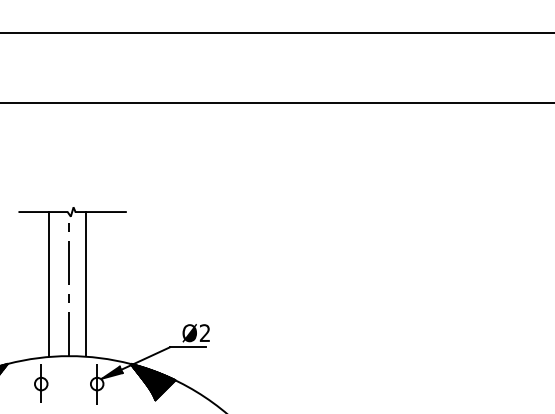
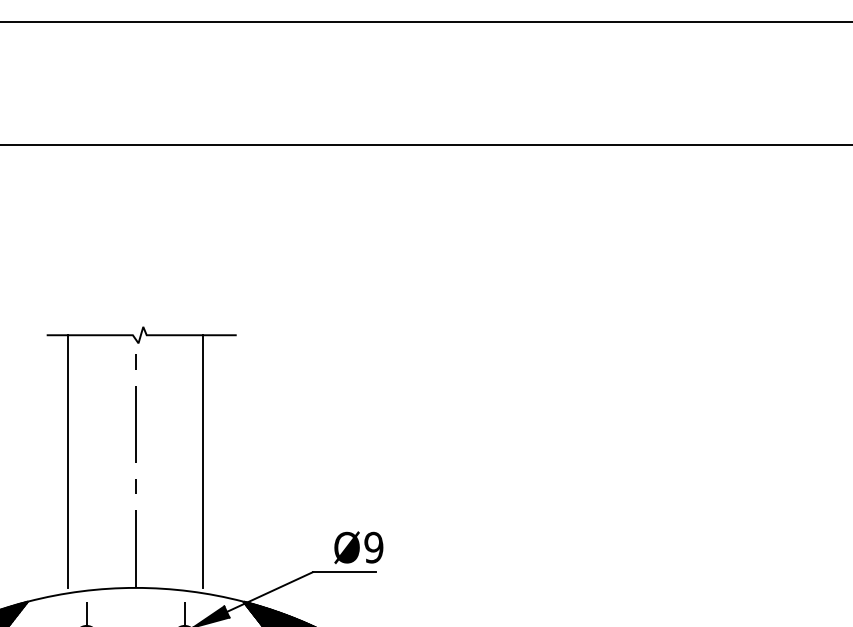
line: (48, 284) -> (67, 462), moved
line: (85, 284) -> (202, 462), moved
text: (204, 333) -> (372, 548), Ø2 -> Ø9

